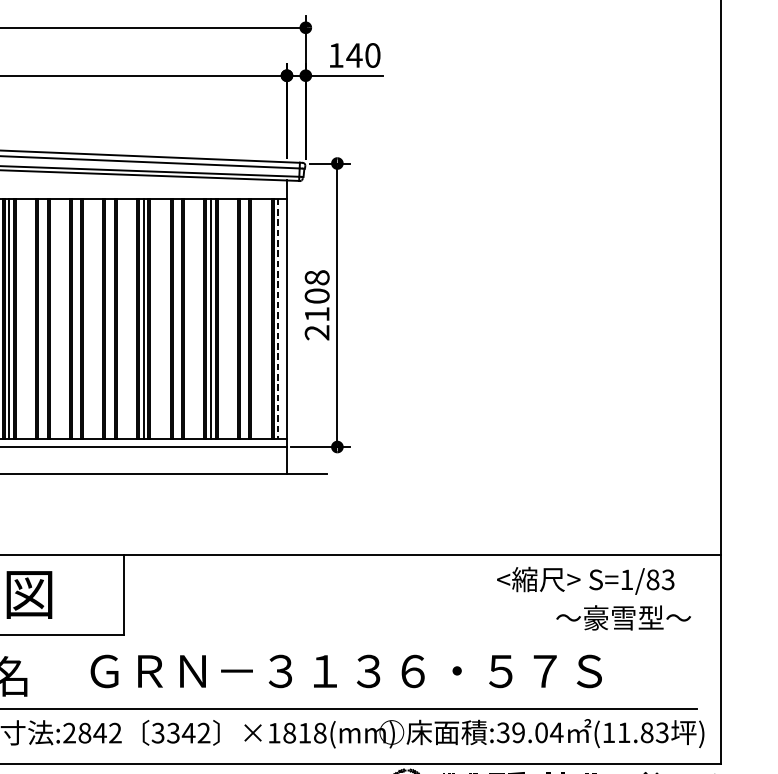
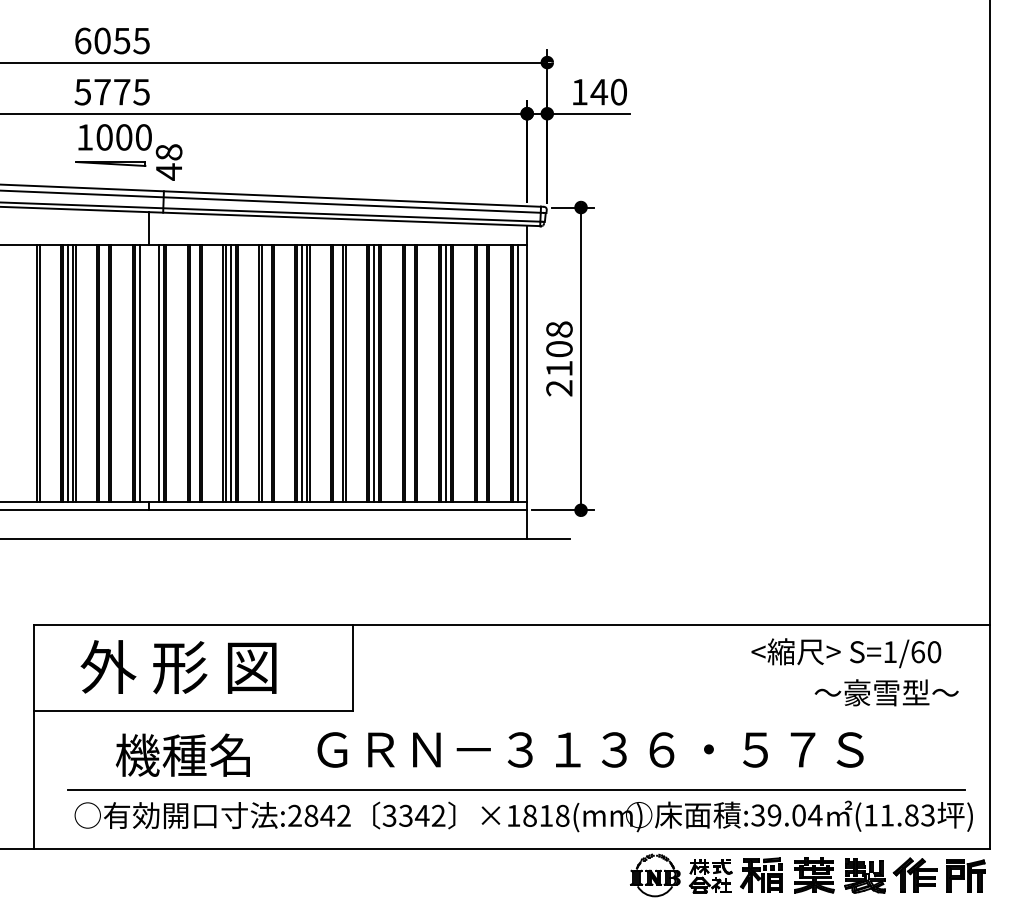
line: (76, 318) -> (302, 373), added
line: (277, 318) -> (517, 373), dashed -> solid
text: (660, 580) -> (926, 652), S=1/83 -> S=1/60

